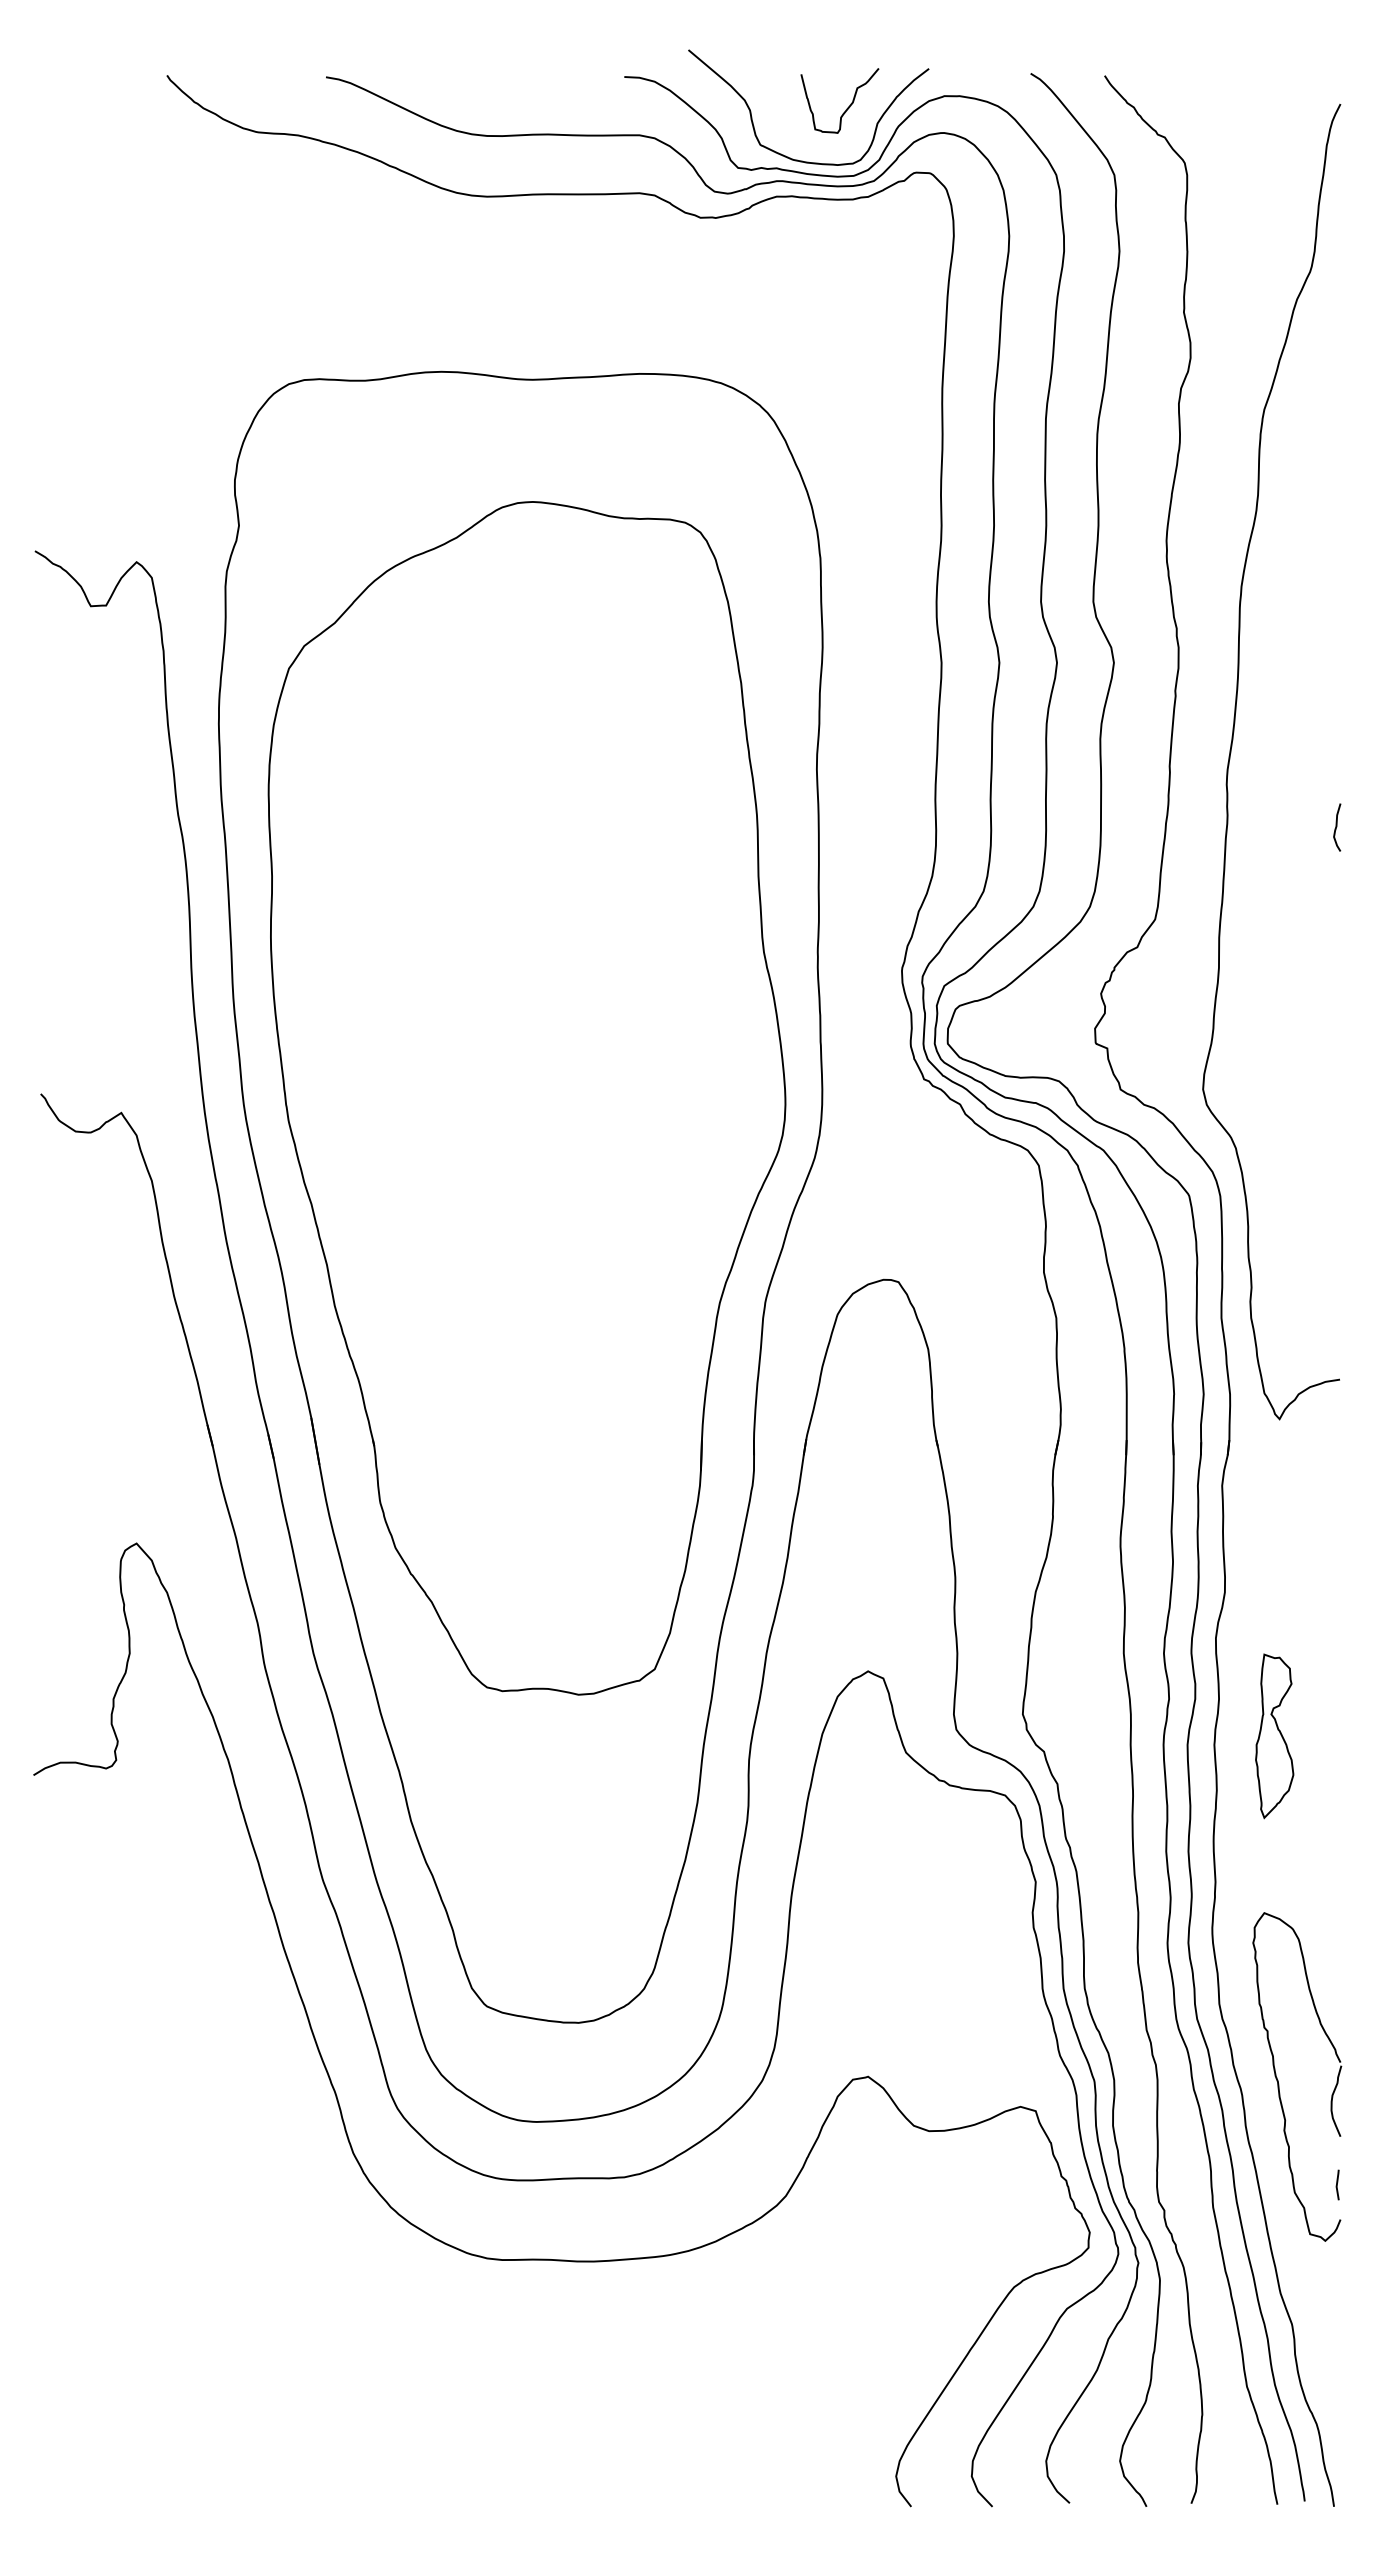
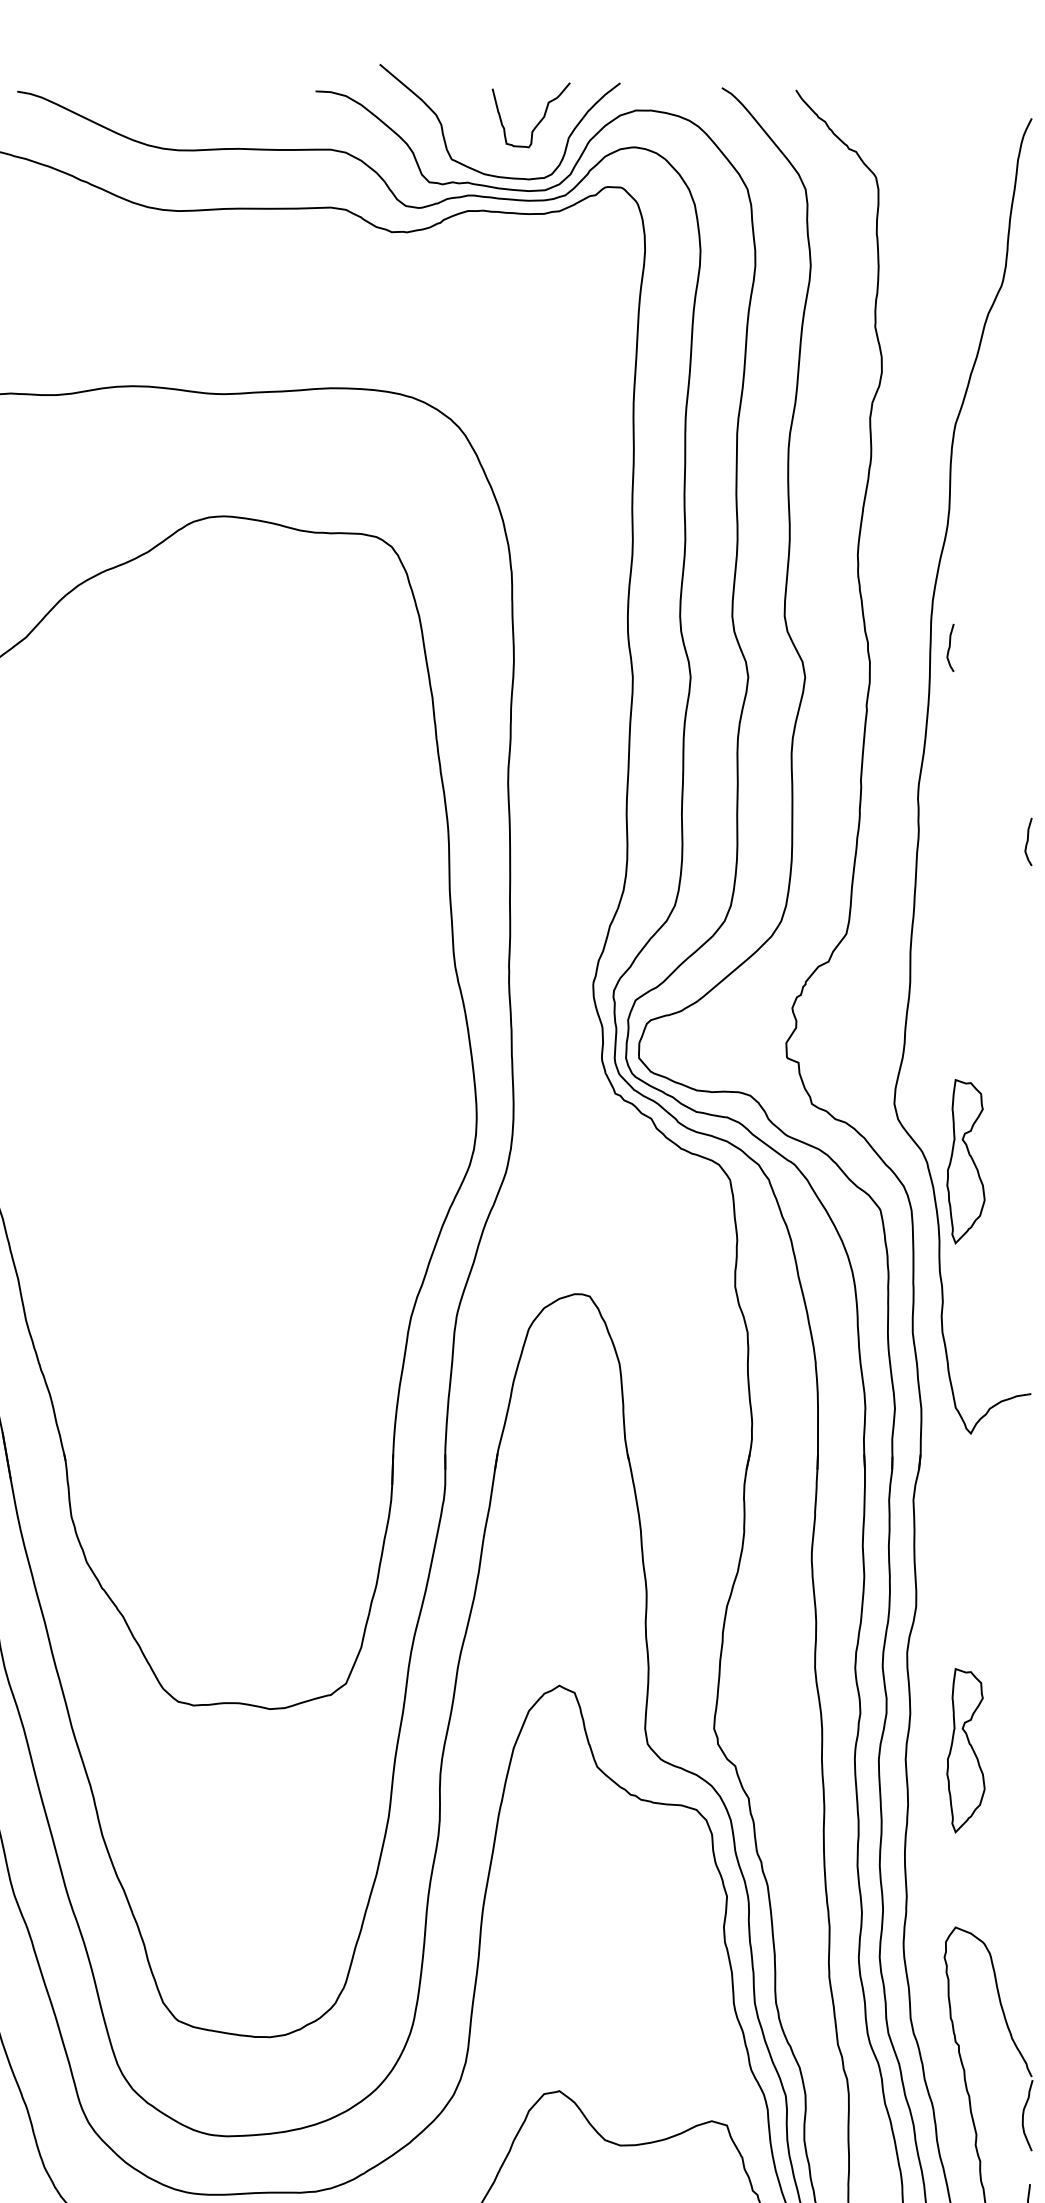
curve: (1259, 633) -> (950, 647), added
part: (1274, 1147) -> (965, 1161), added

